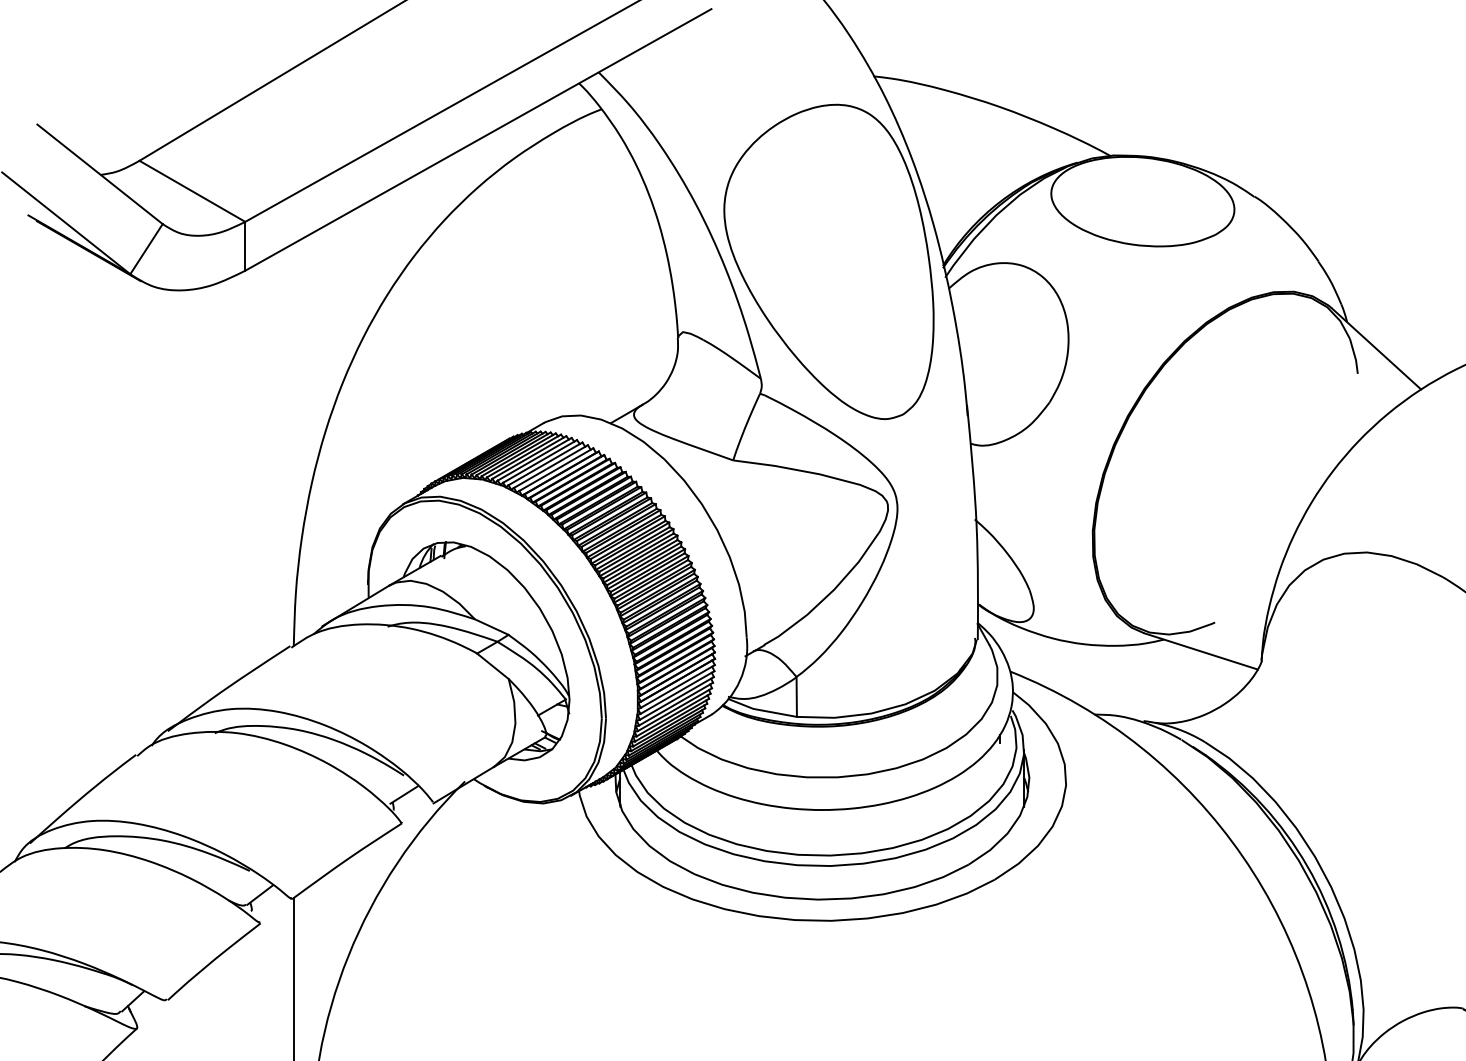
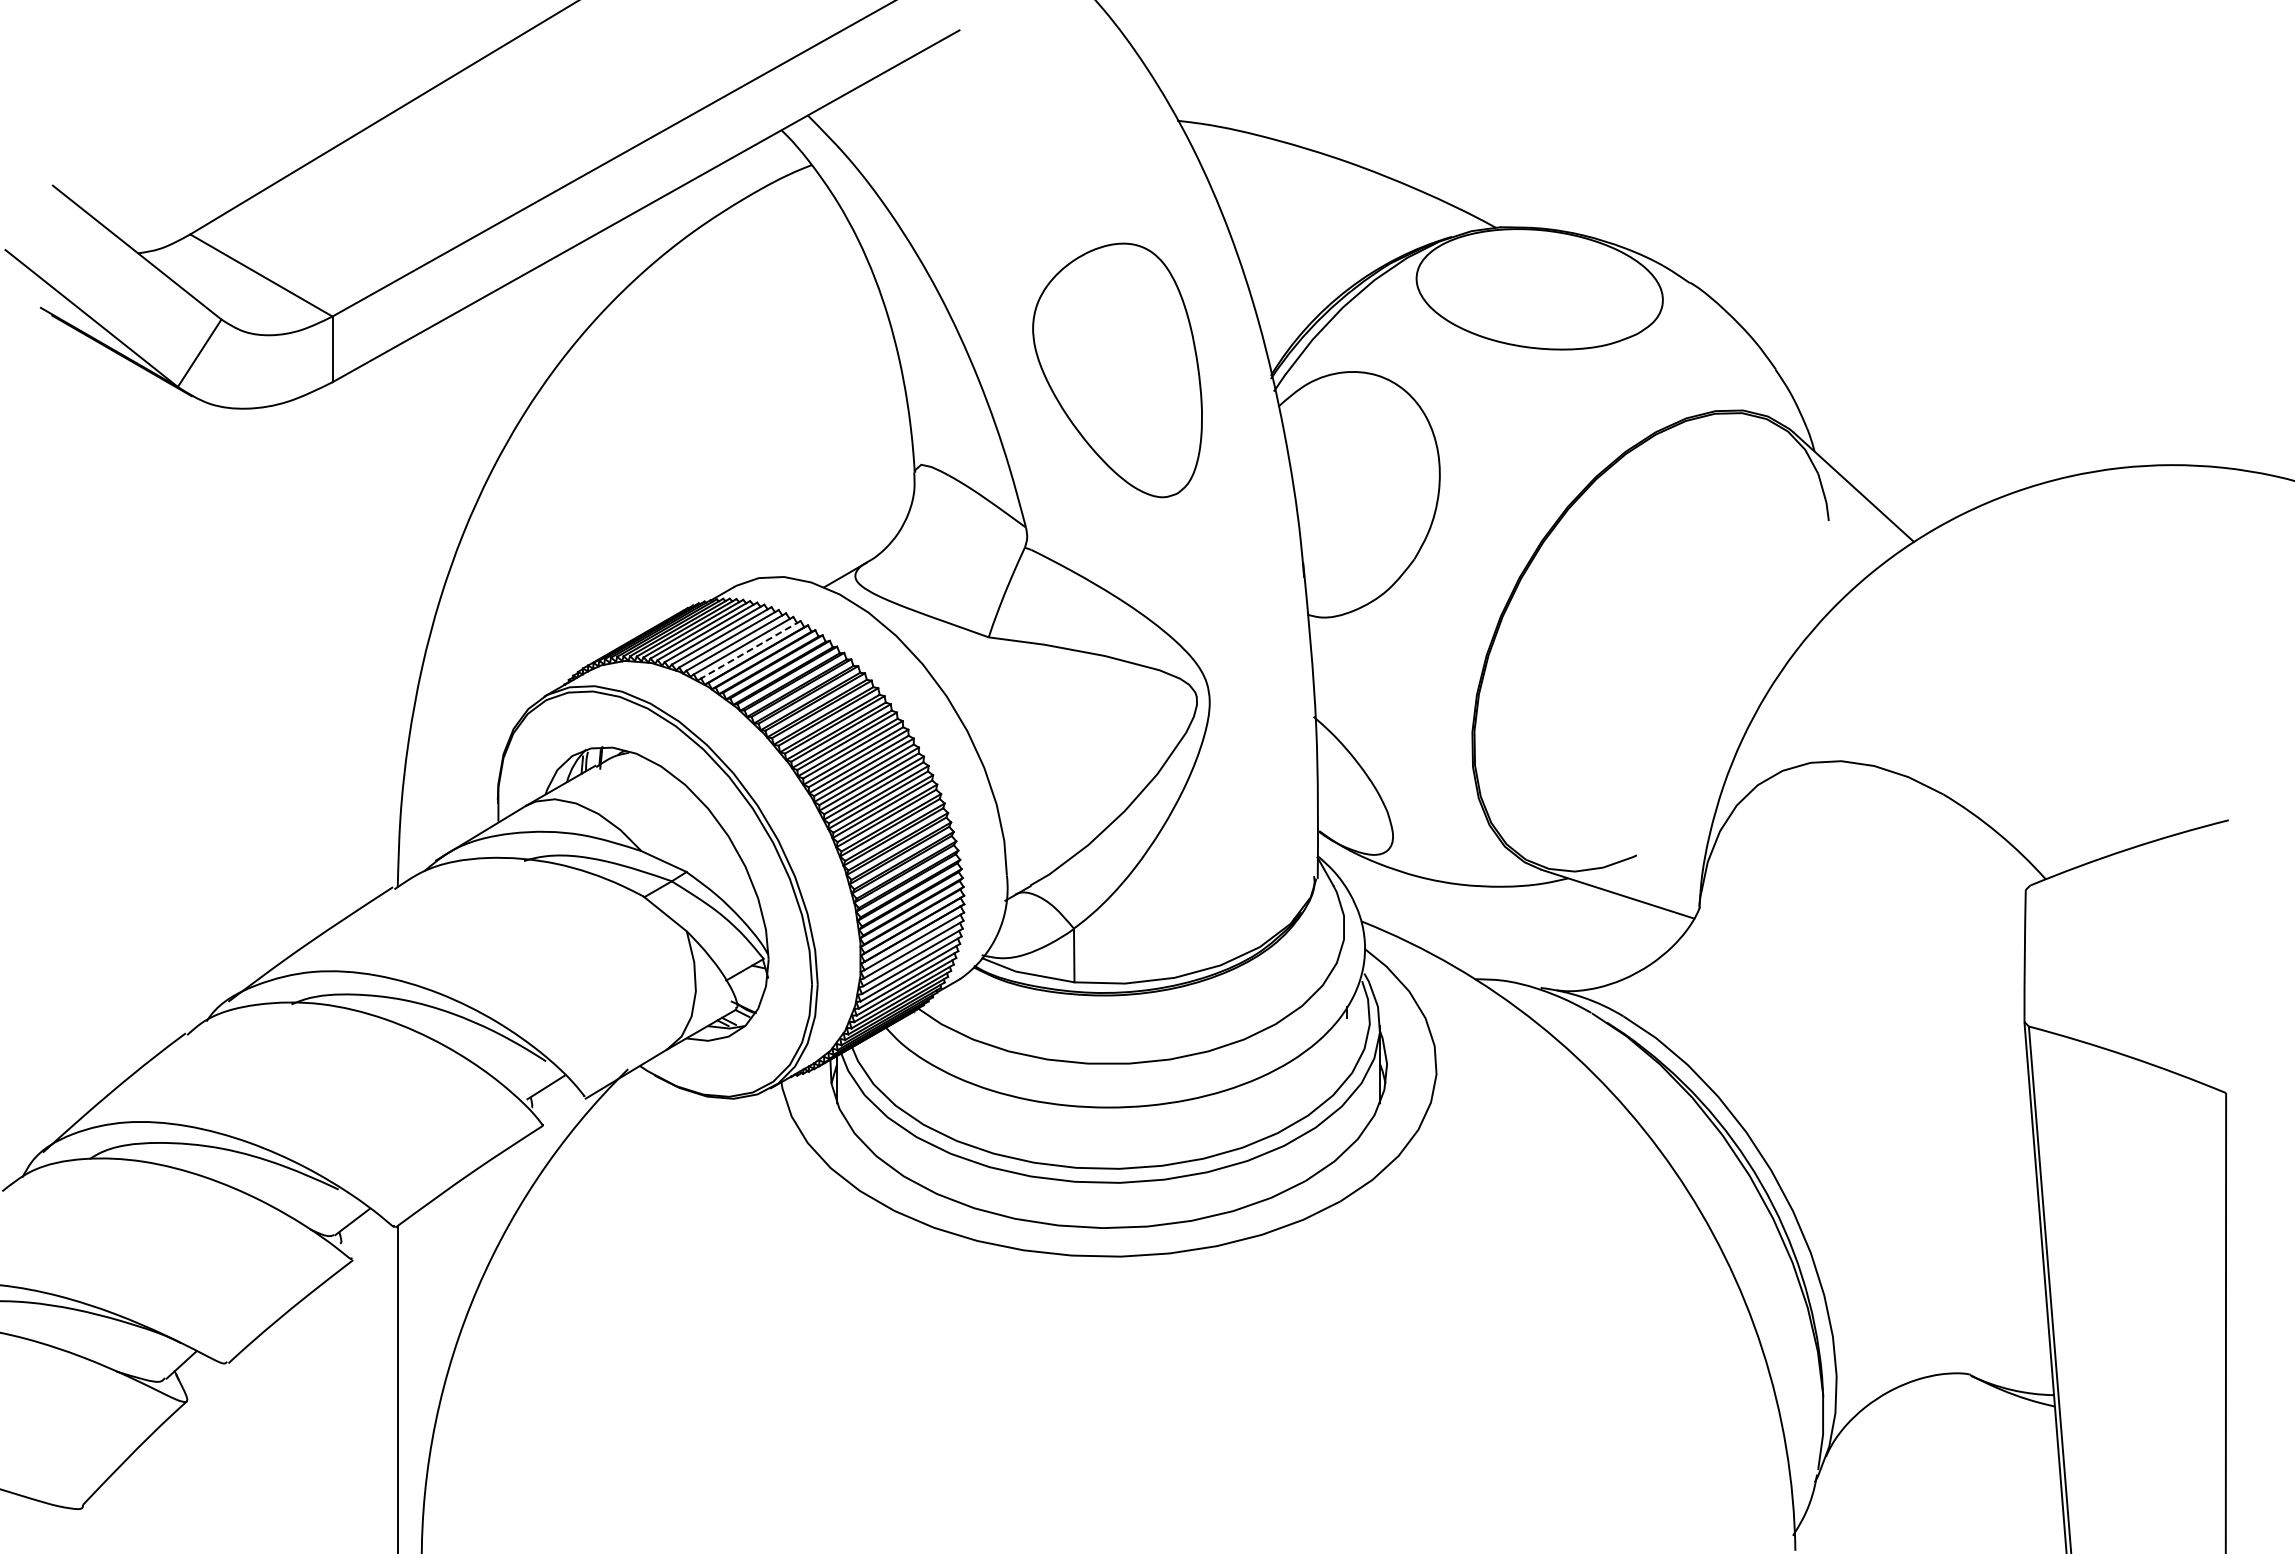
part: (828, 261) -> (1117, 370), size x0.6
line: (556, 469) -> (750, 649), solid -> dashed

